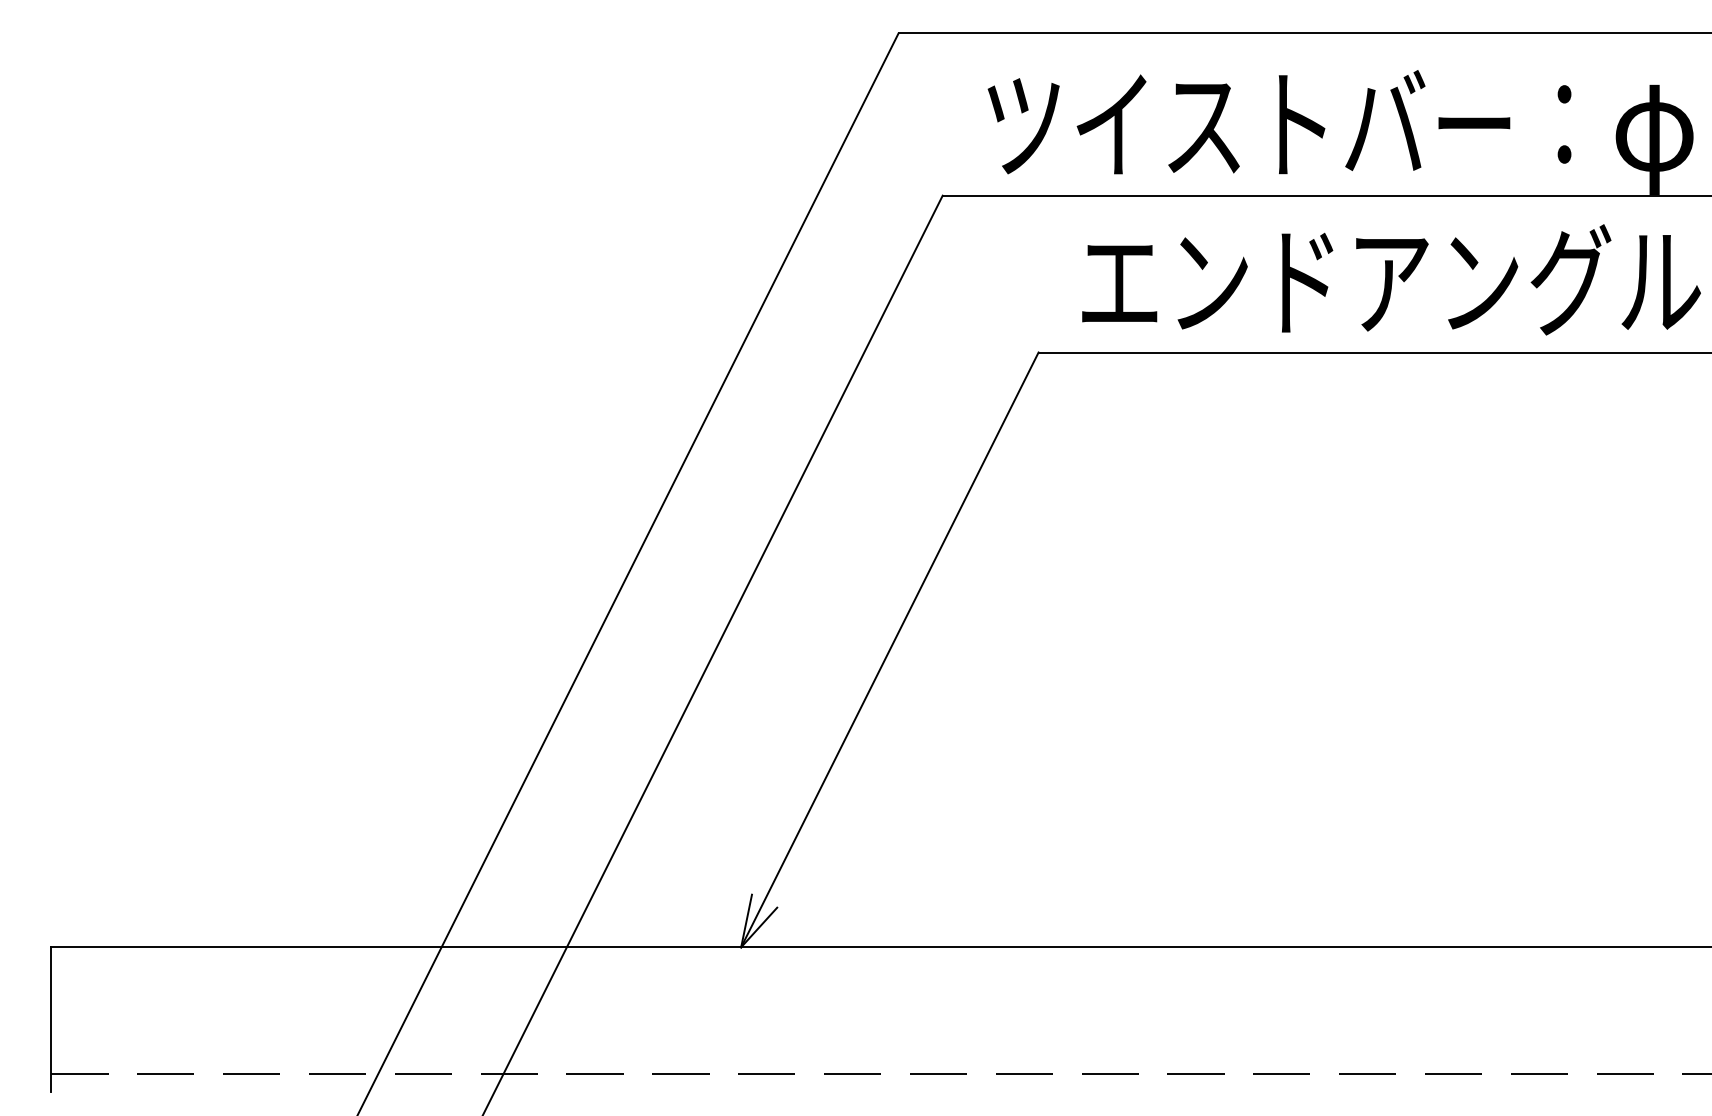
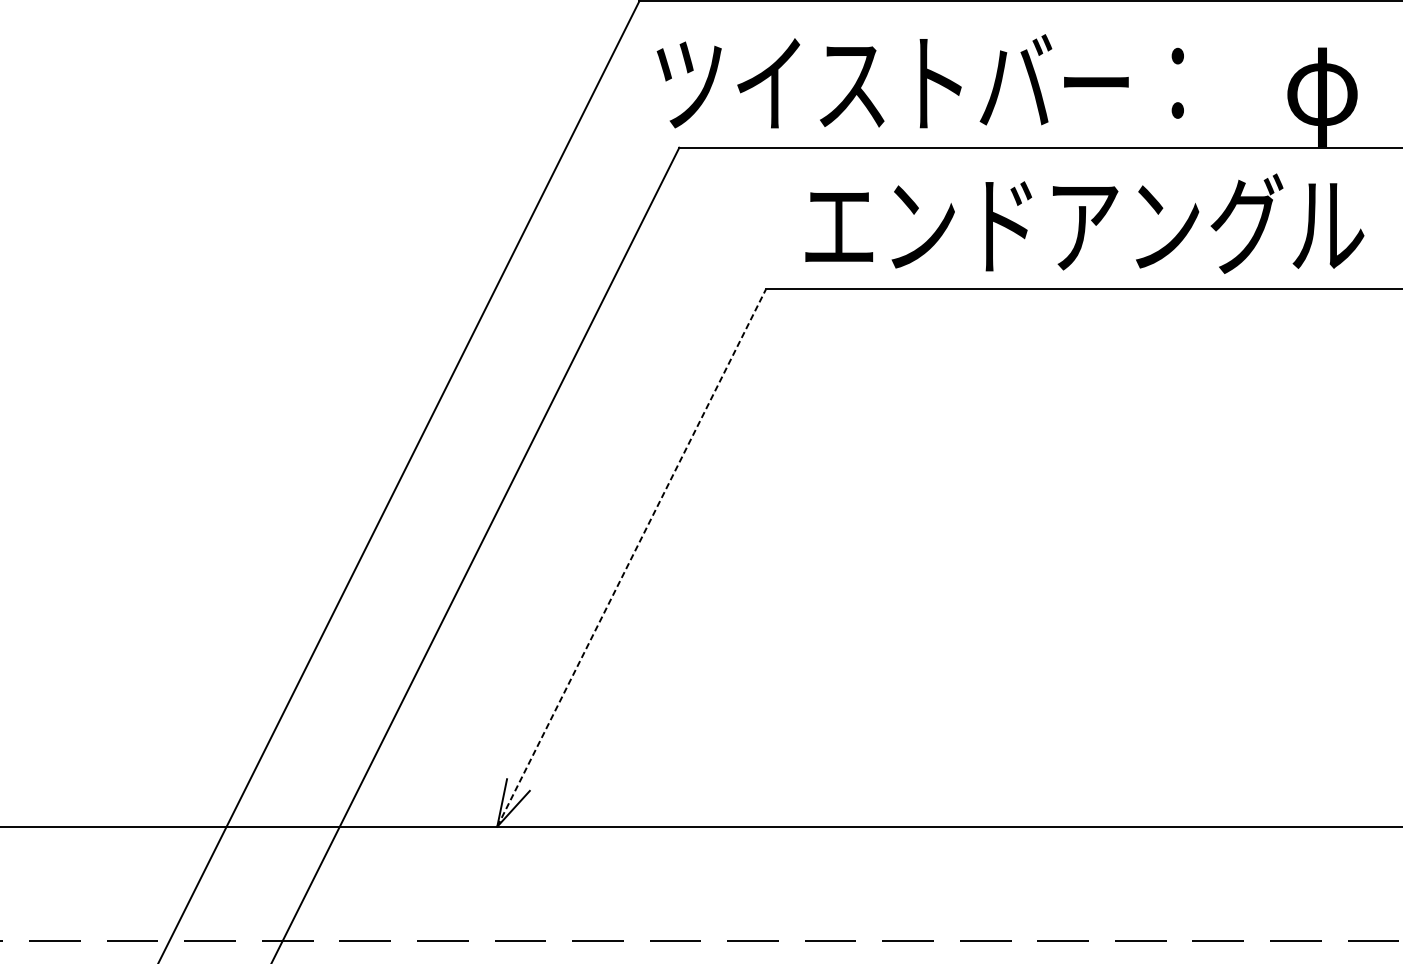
text: (1279, 122) -> (920, 81), moved
line: (889, 649) -> (631, 557), solid -> dashed

